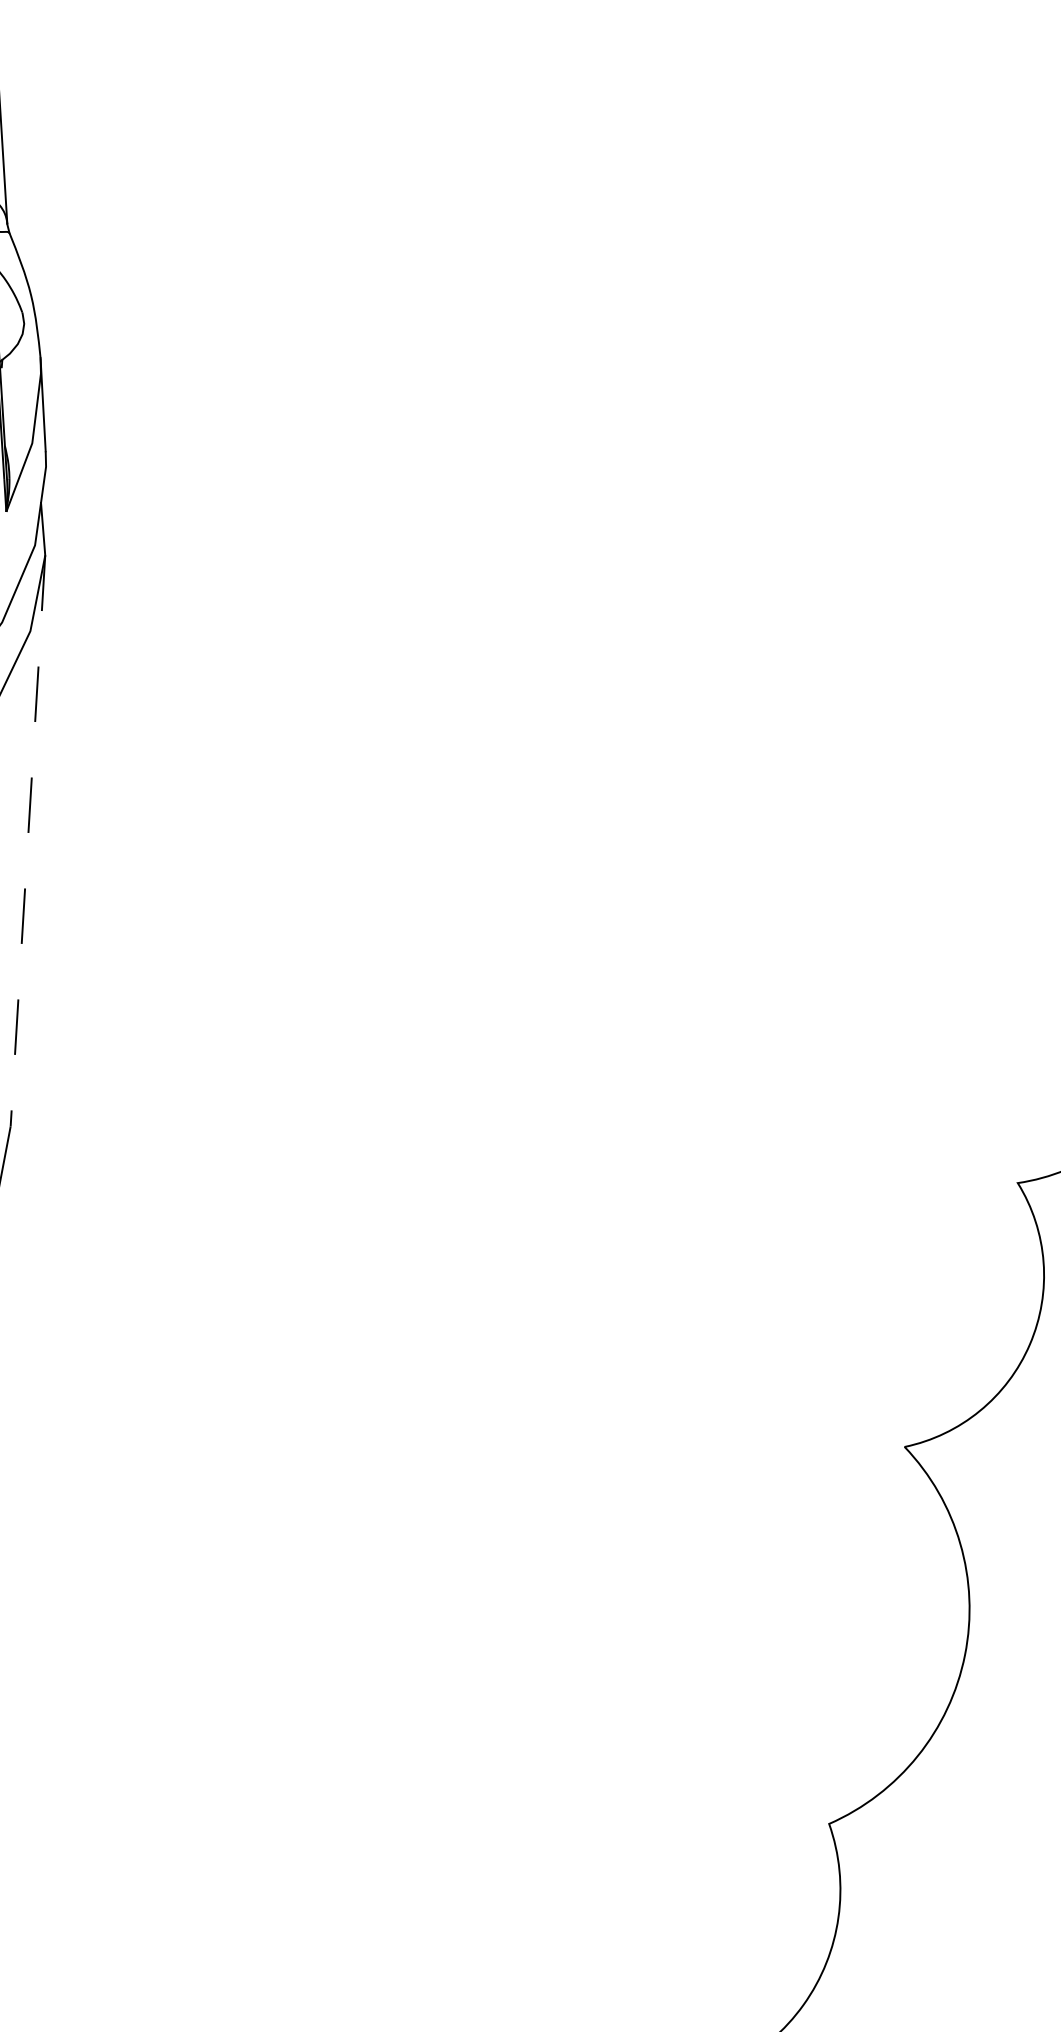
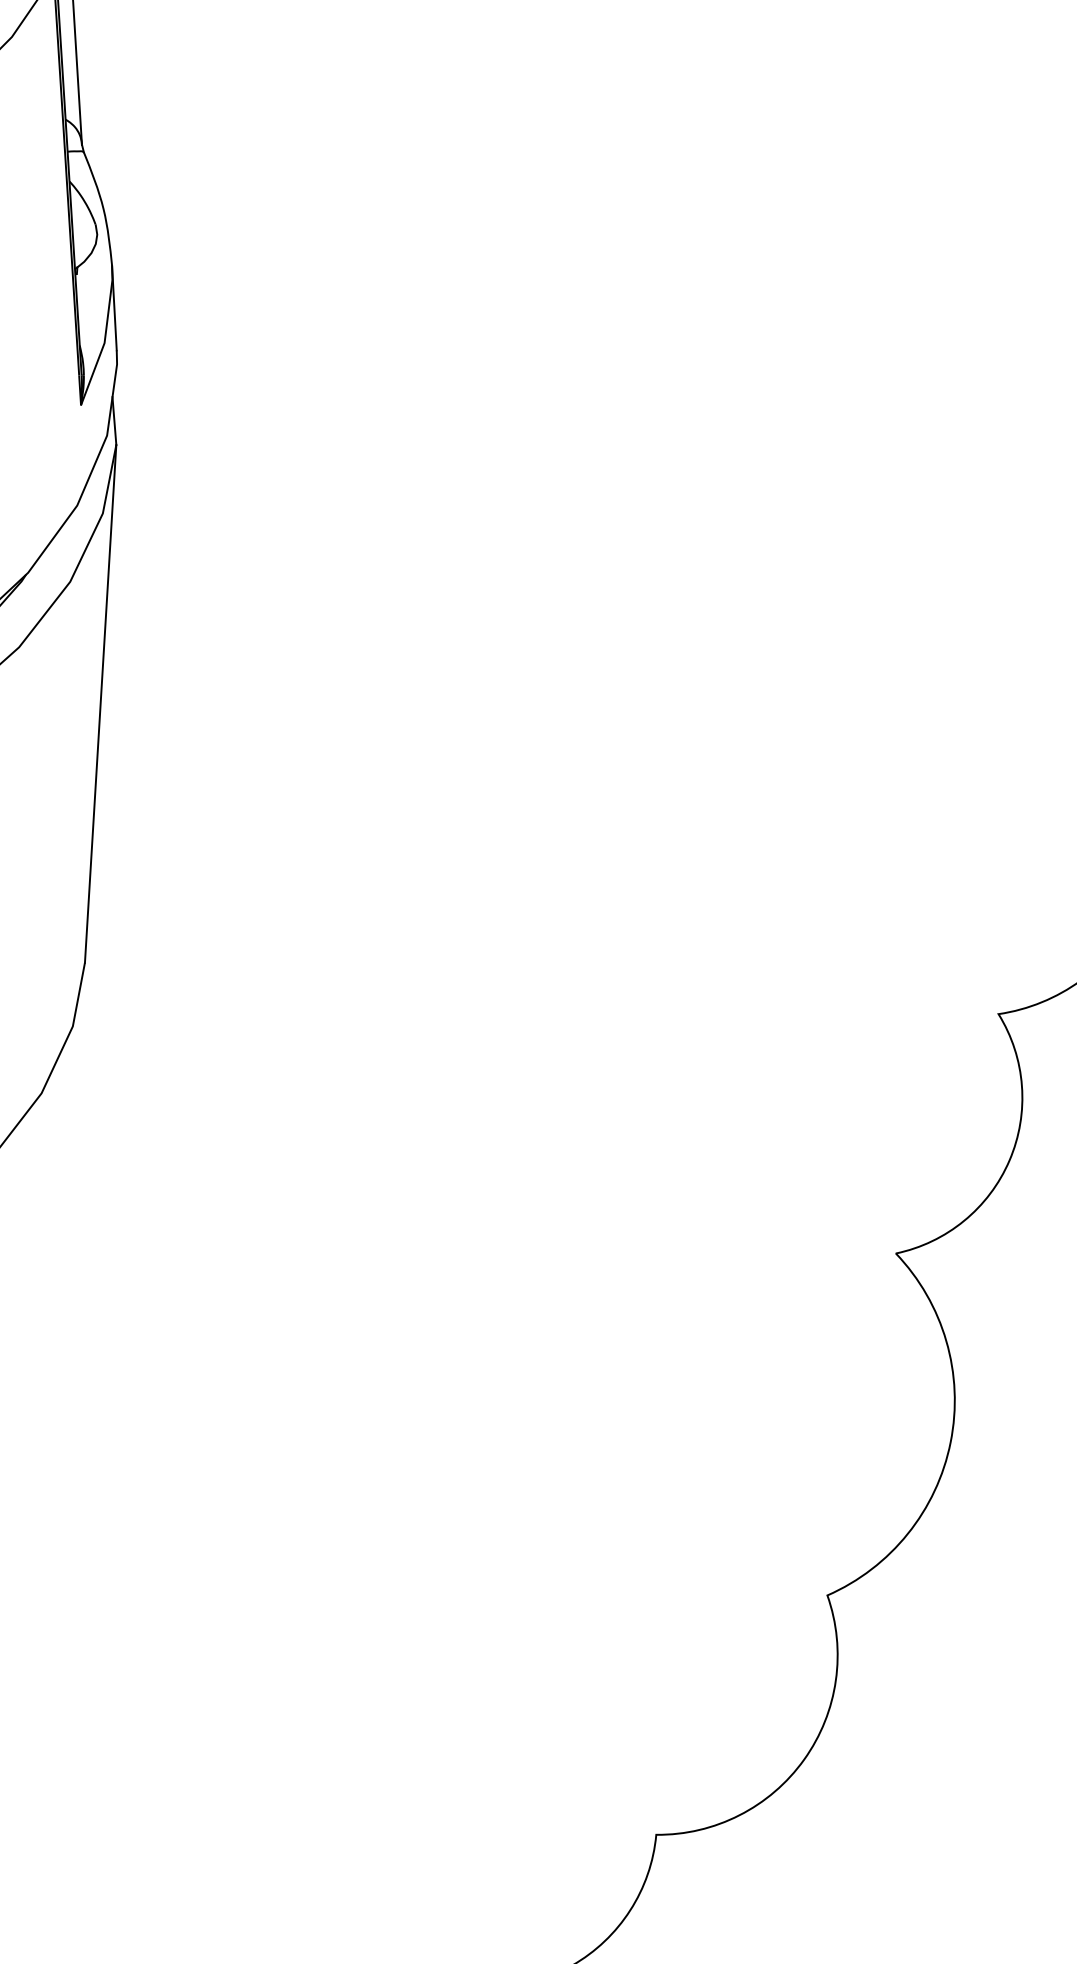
line: (27, 841) -> (100, 704), dashed -> solid

